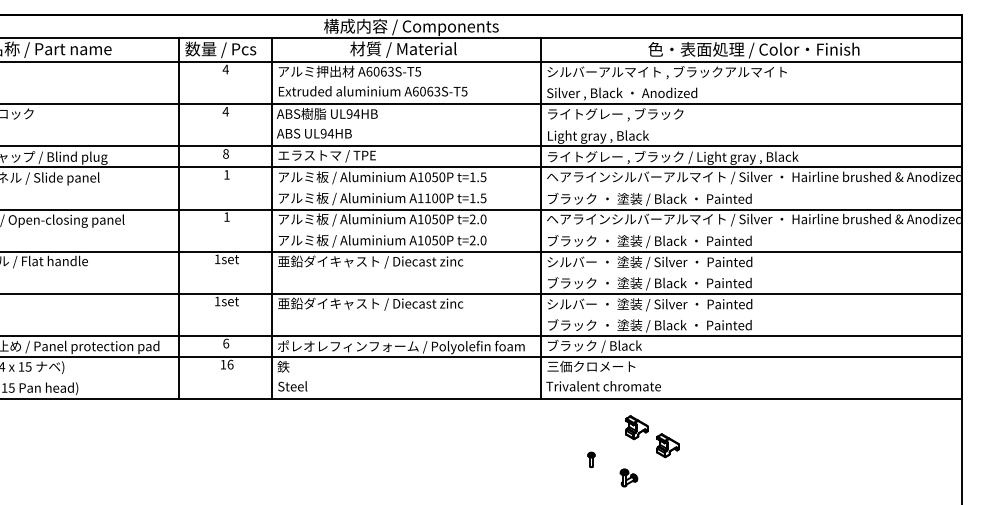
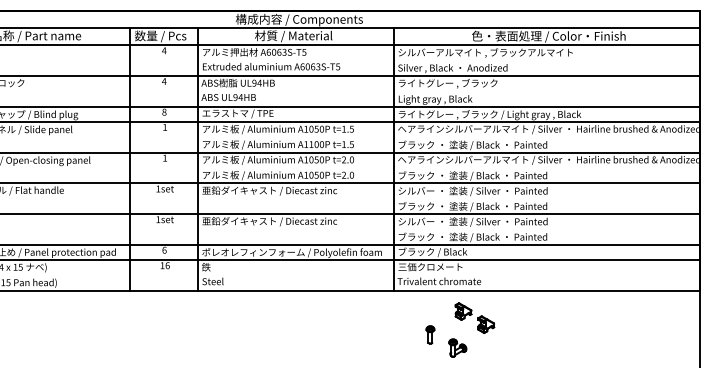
part: (591, 459) -> (430, 334), size x1.67
part: (628, 477) -> (457, 347), size x1.43

